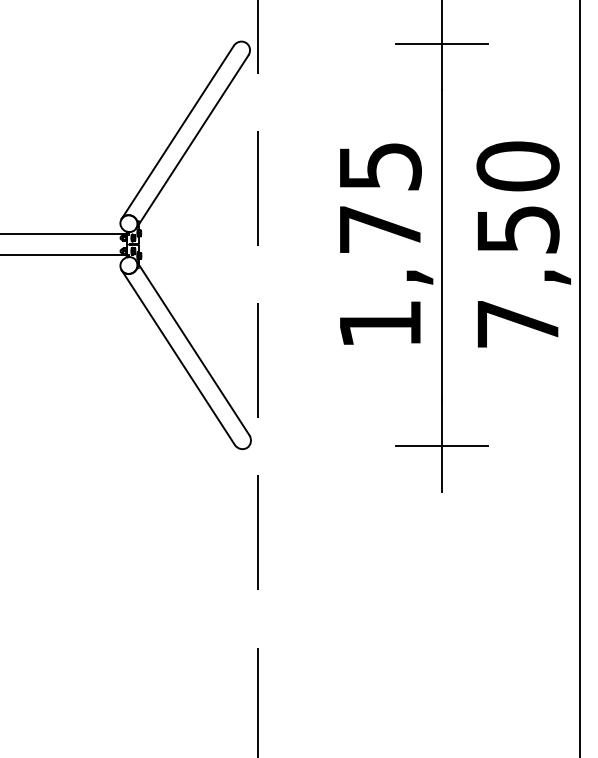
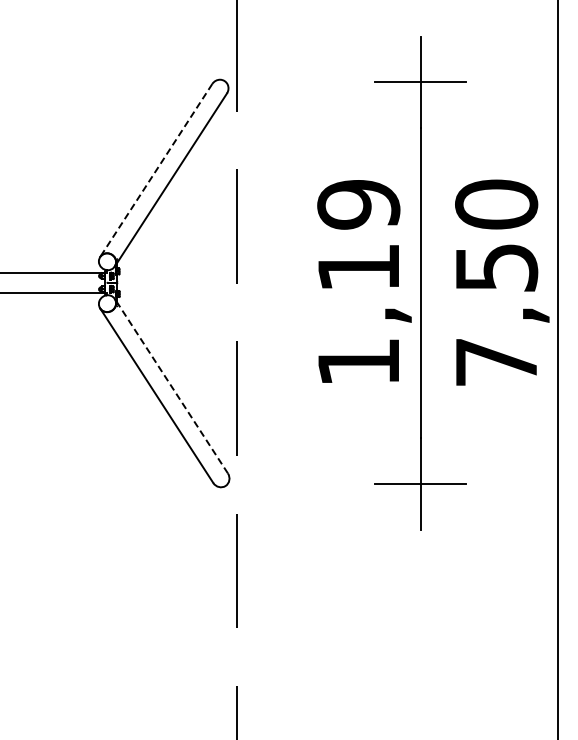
line: (177, 132) -> (155, 170), solid -> dashed
text: (379, 196) -> (357, 234), 1,75 -> 1,19
line: (192, 348) -> (170, 386), solid -> dashed

